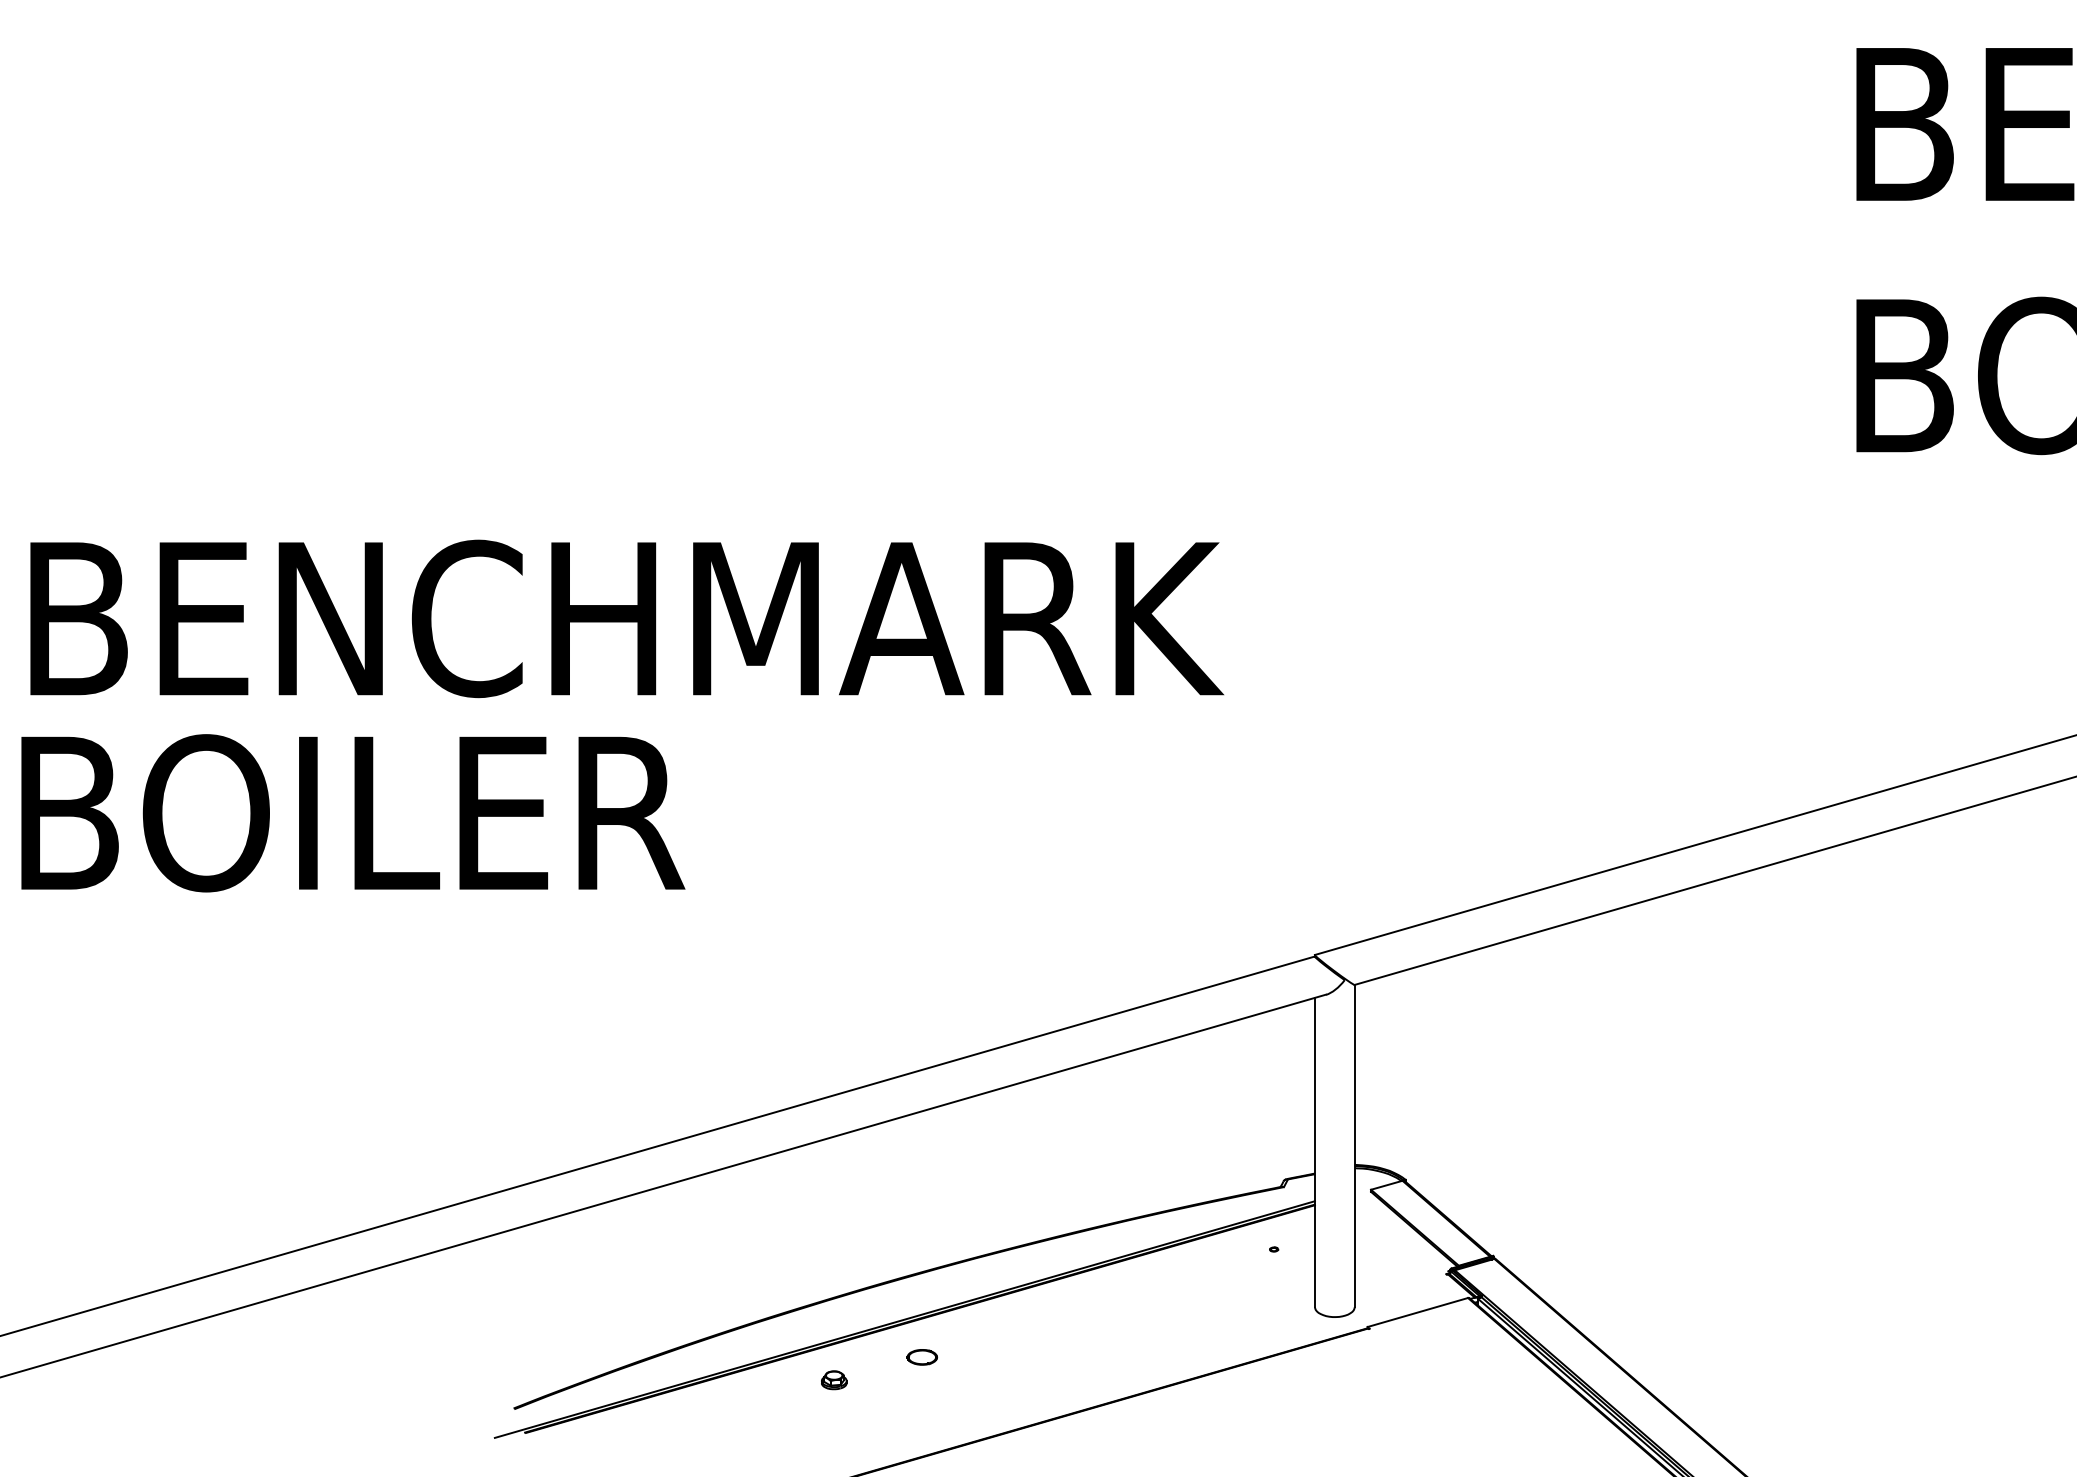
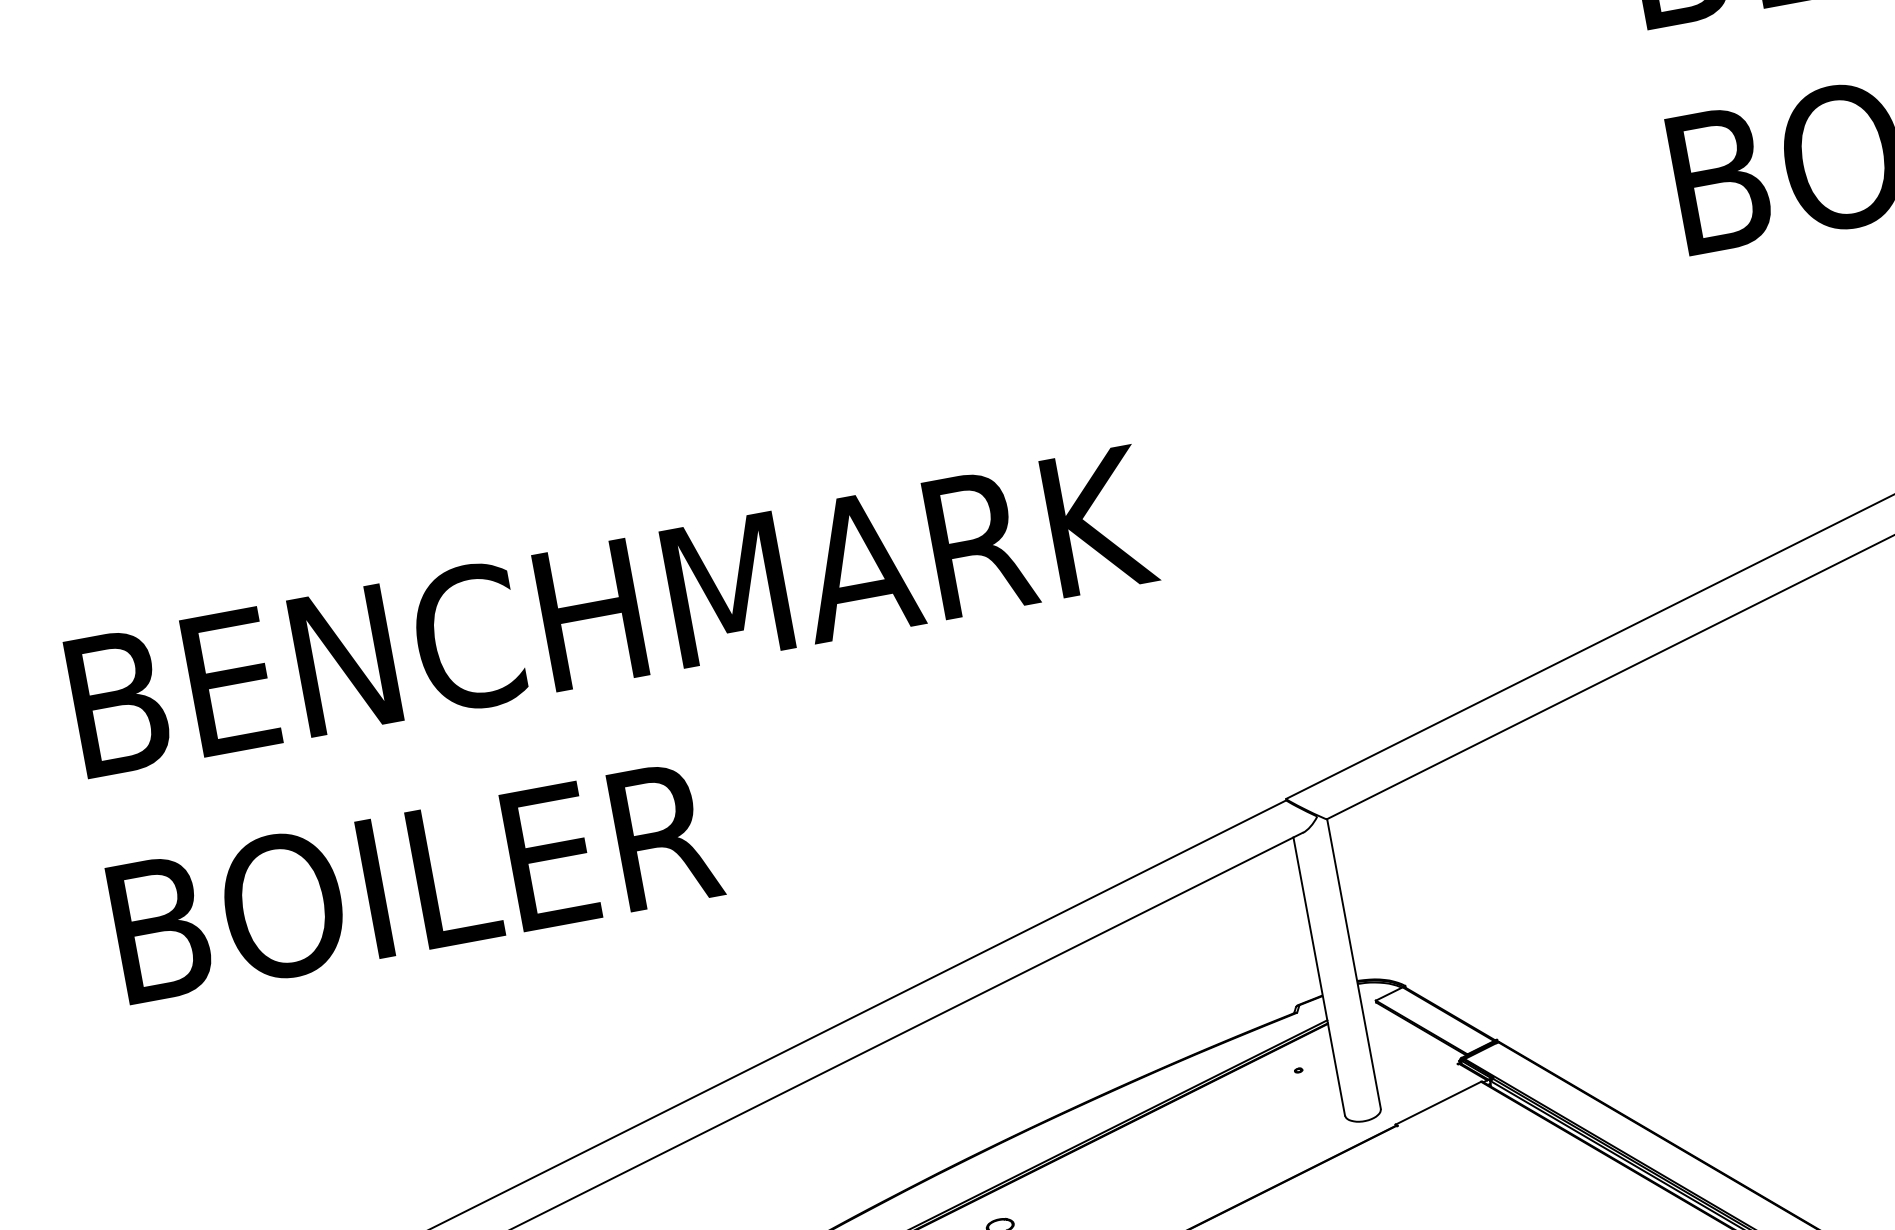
text: (353, 813) -> (415, 881), moved

